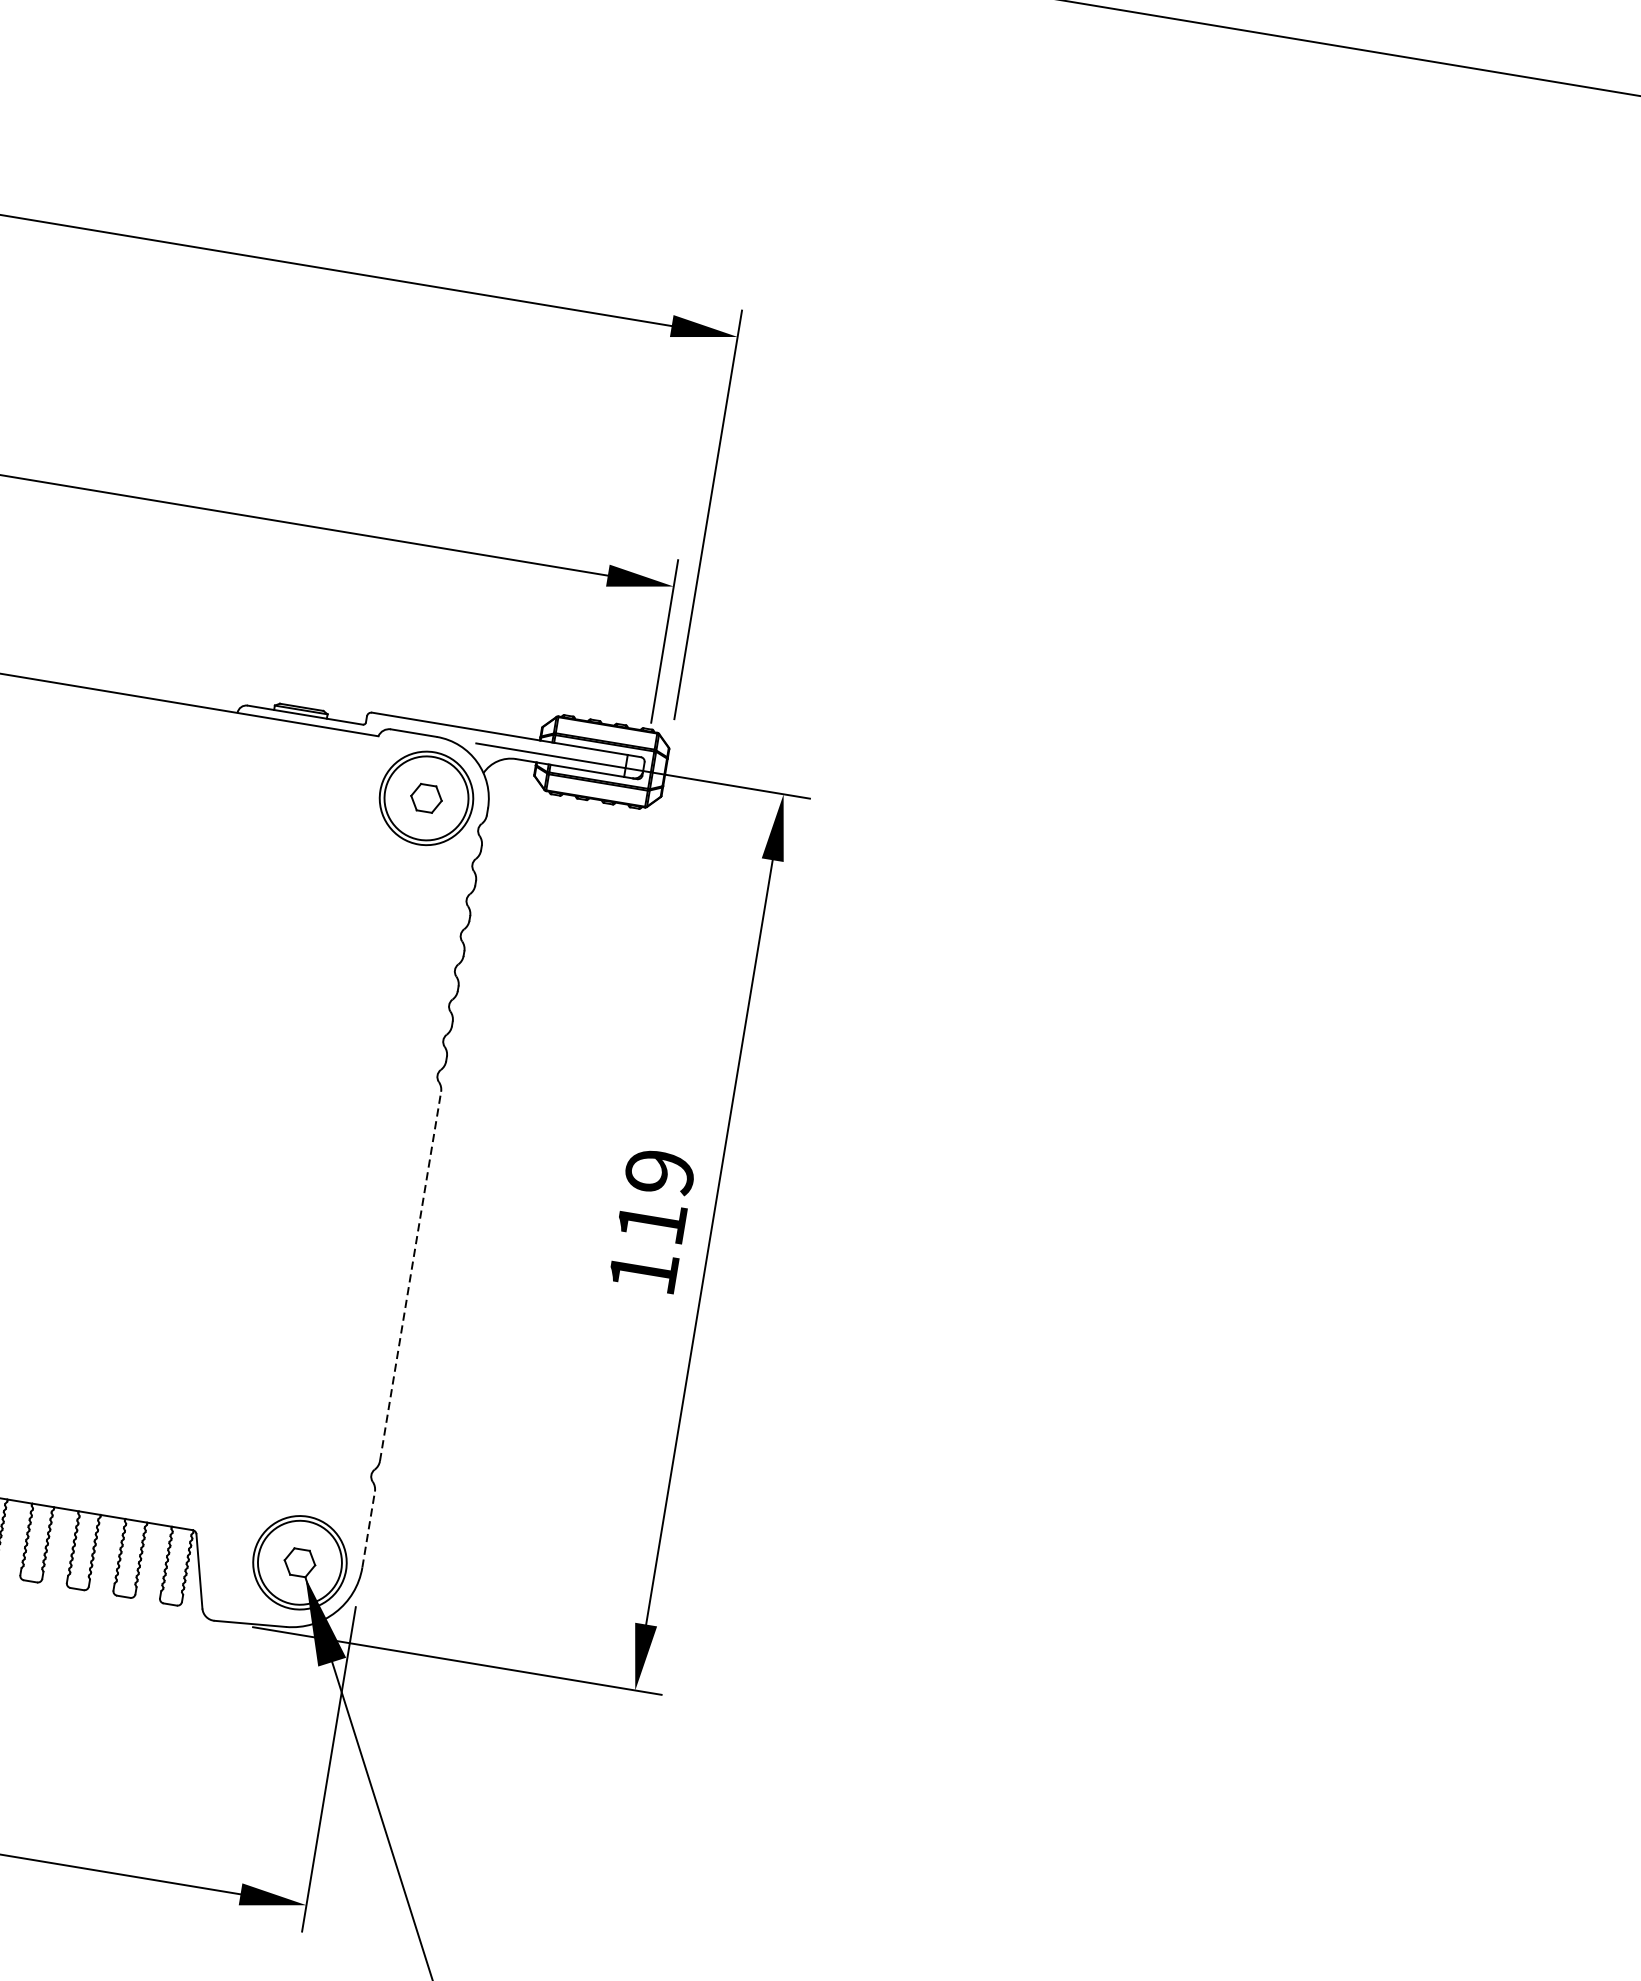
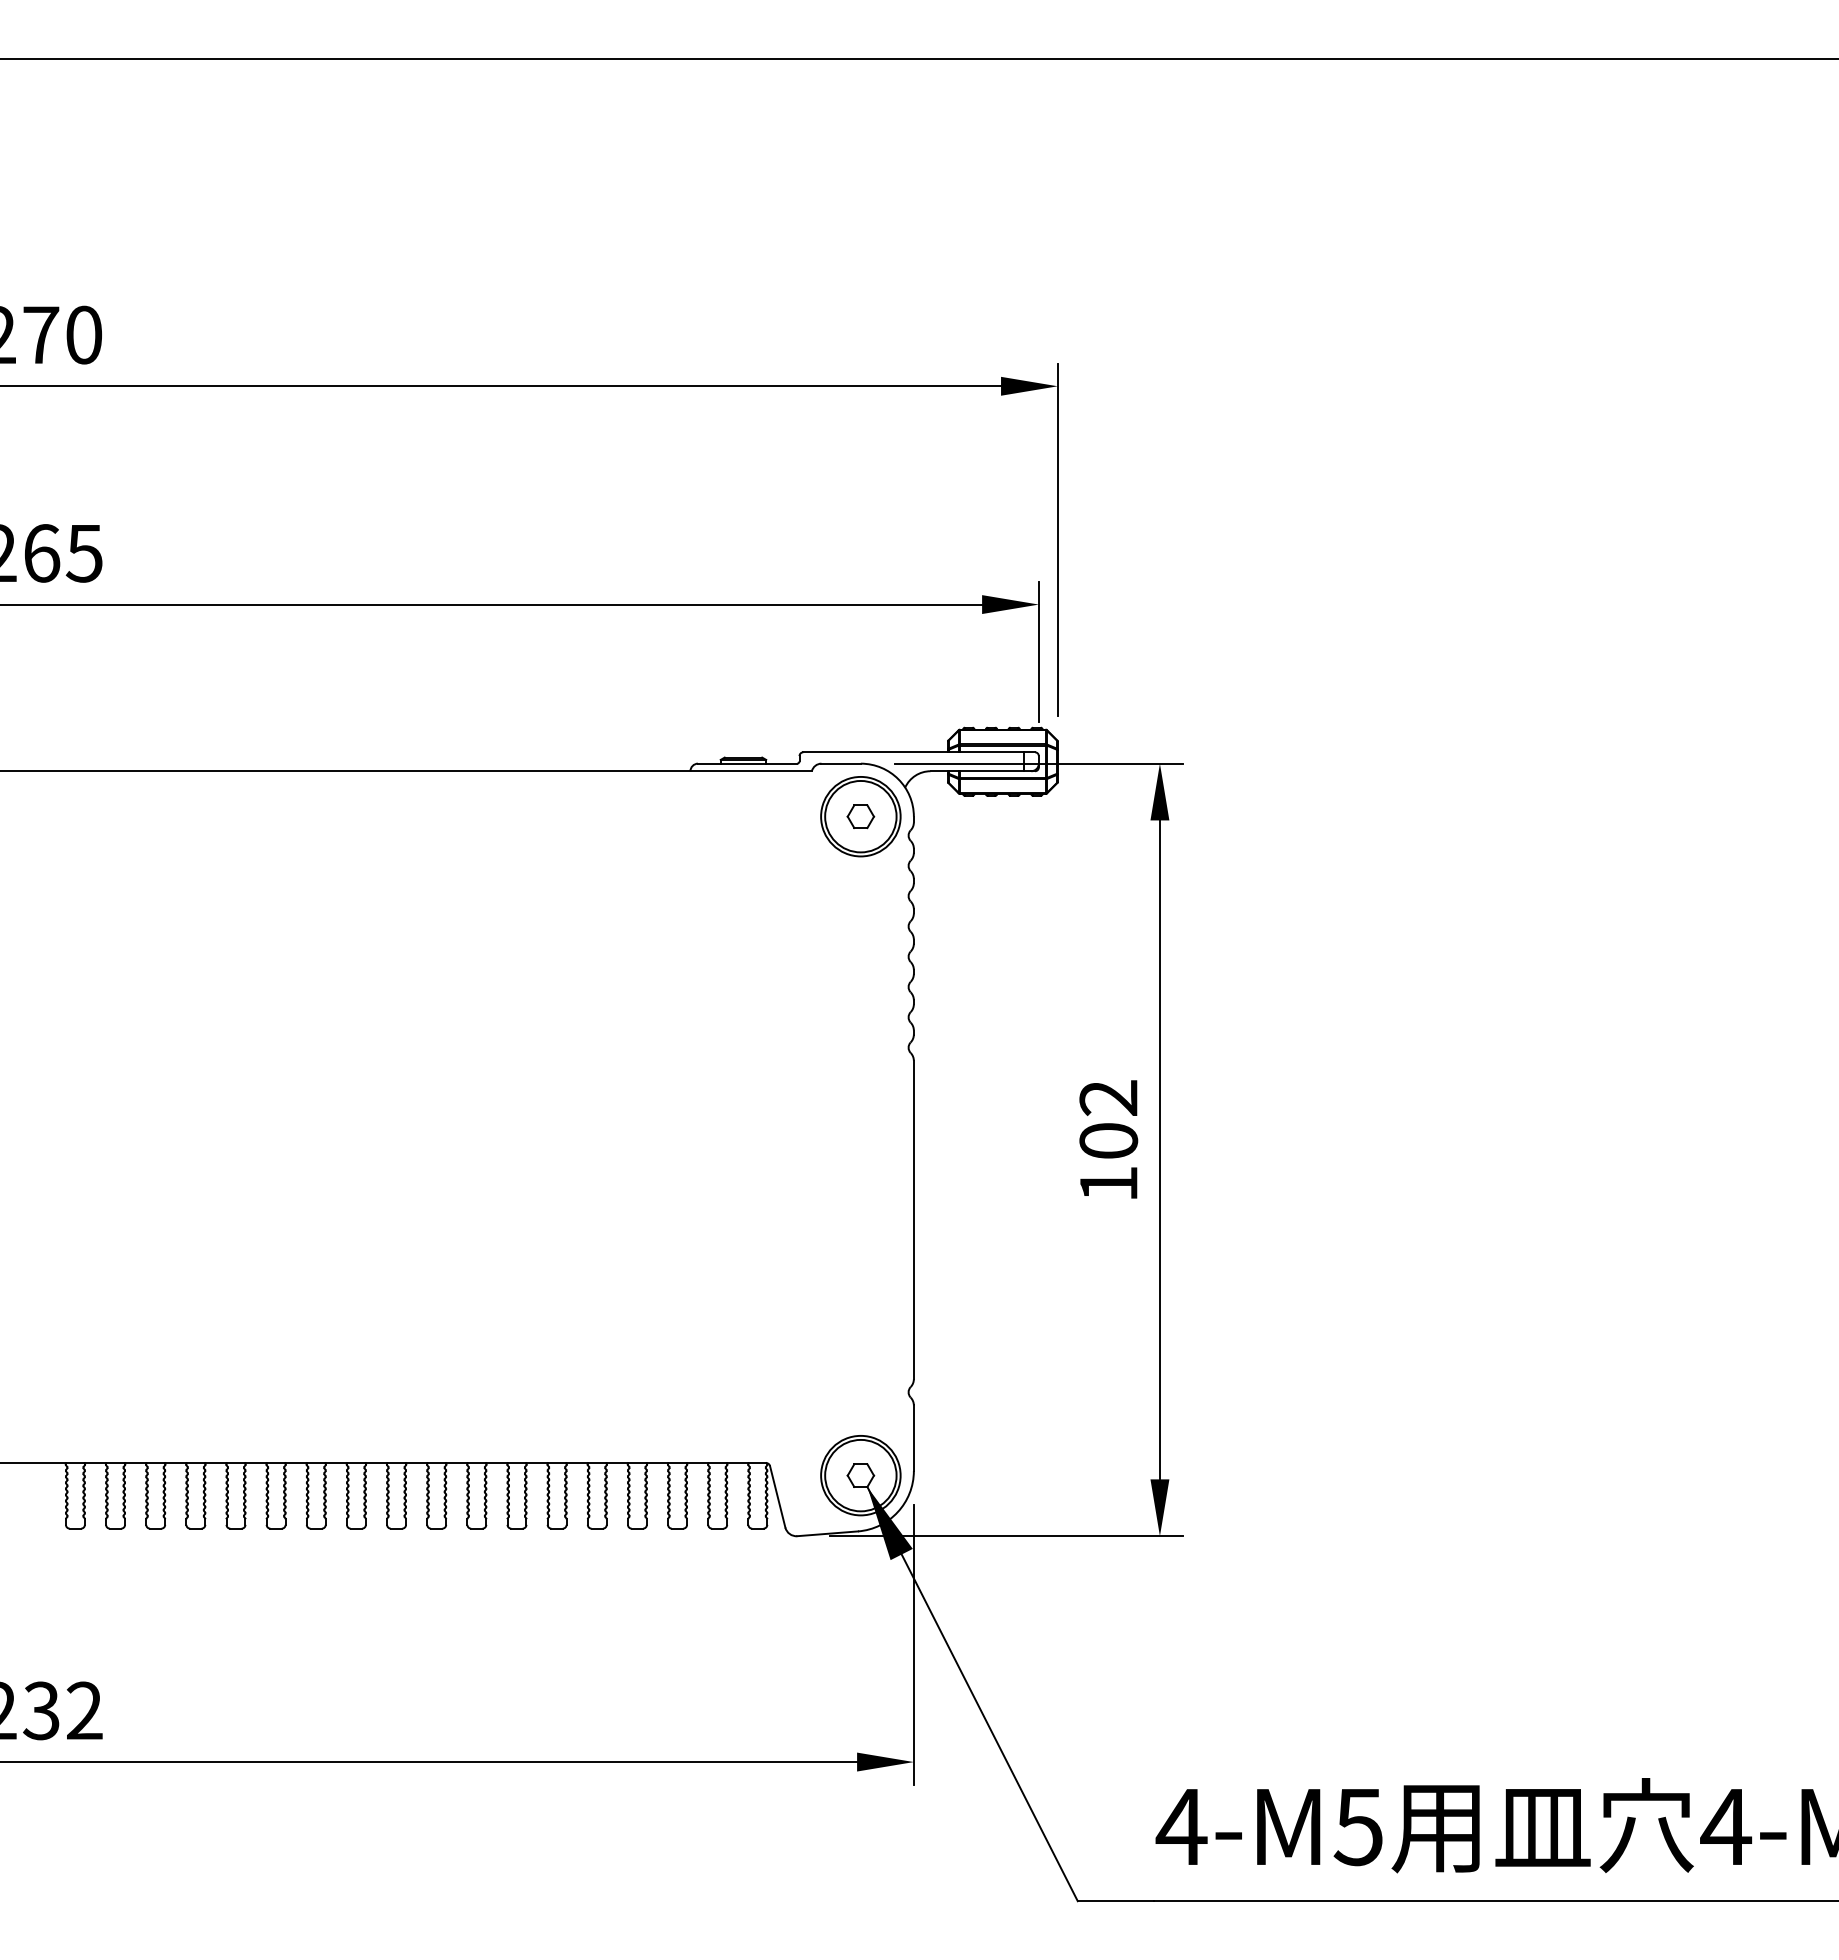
text: (655, 1197) -> (1108, 1119), 119 -> 102
line: (410, 1275) -> (913, 1219), dashed -> solid
line: (368, 1529) -> (913, 1438), dashed -> solid

